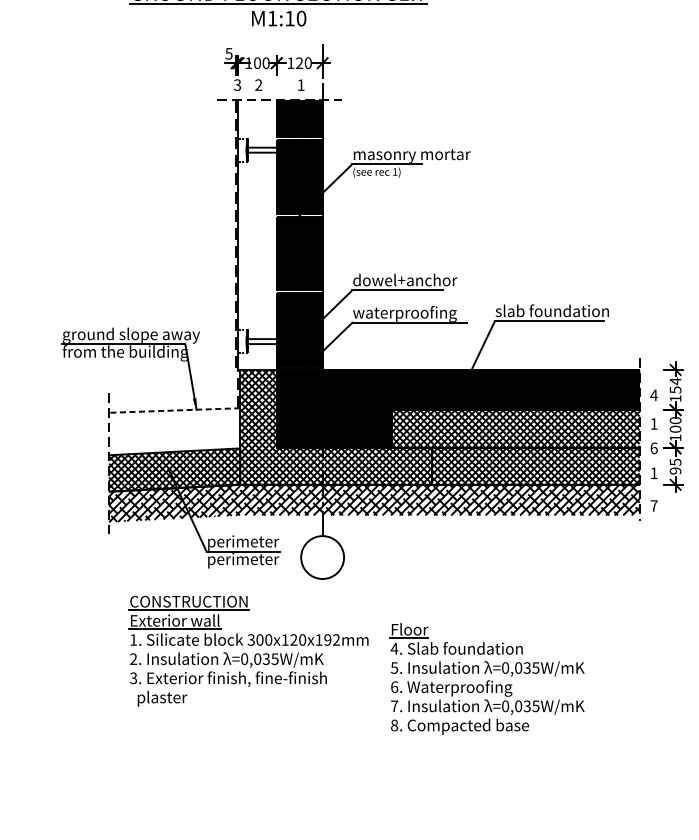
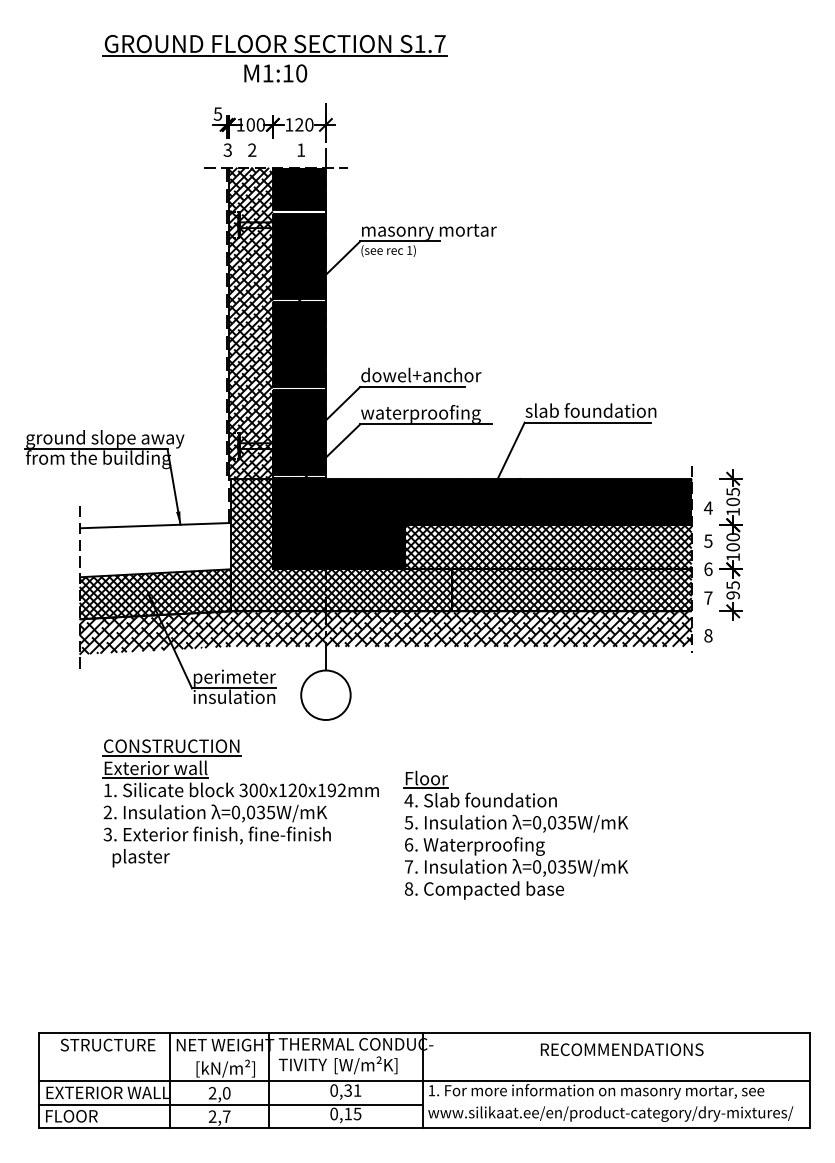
hatch: (257, 234) -> (250, 322), added
text: (674, 385) -> (732, 496), 154 -> 105
line: (174, 410) -> (155, 525), dashed -> solid
text: (654, 423) -> (708, 540), 1 -> 5
text: (654, 472) -> (708, 597), 1 -> 7
text: (654, 505) -> (708, 635), 7 -> 8
text: (243, 560) -> (234, 698), perimeter -> insulation

